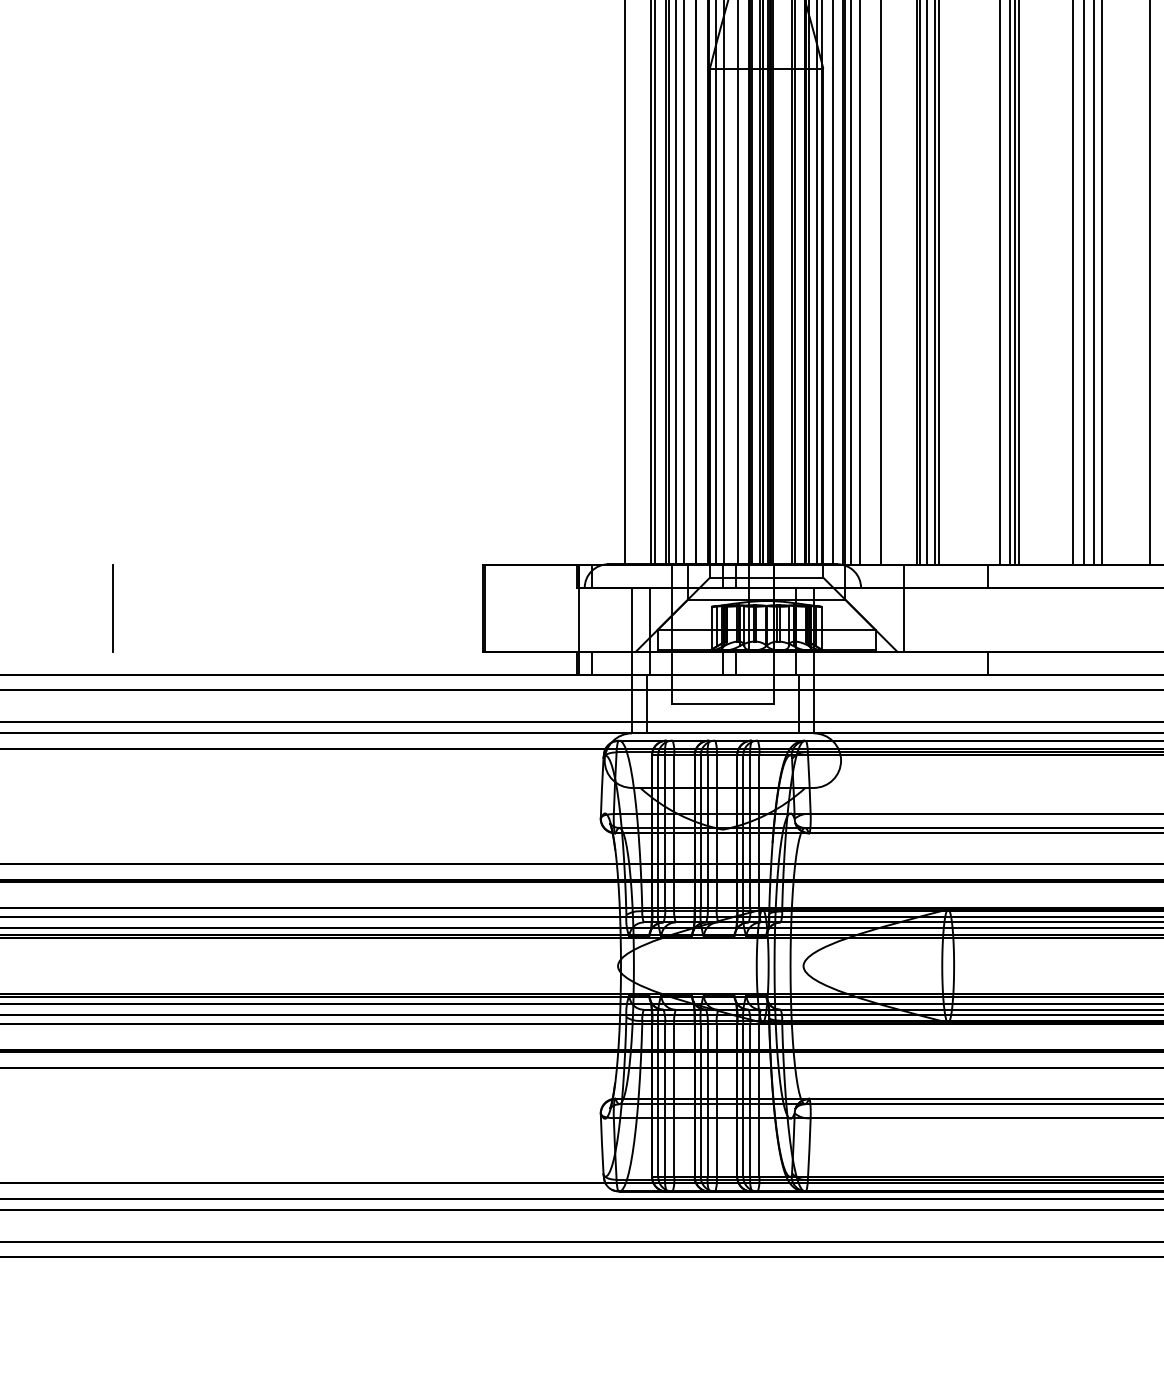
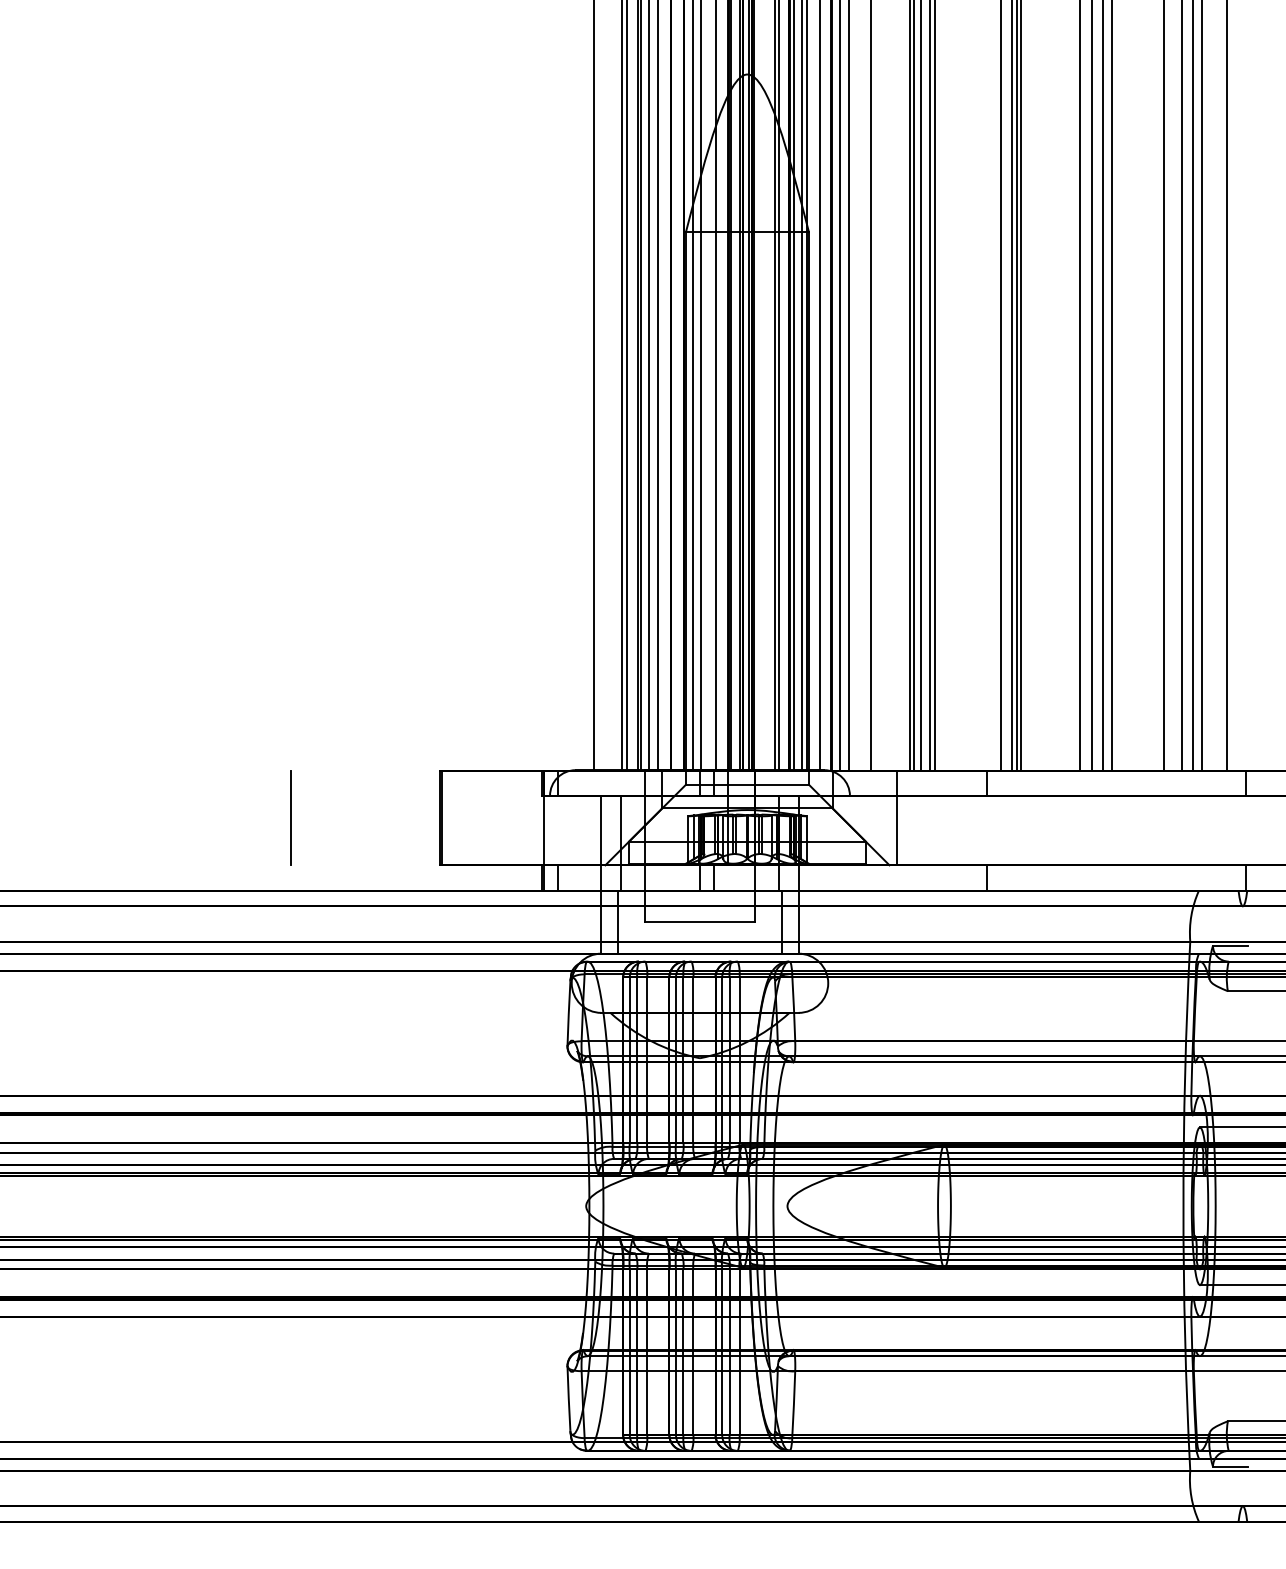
line: (112, 607) -> (290, 817), moved

